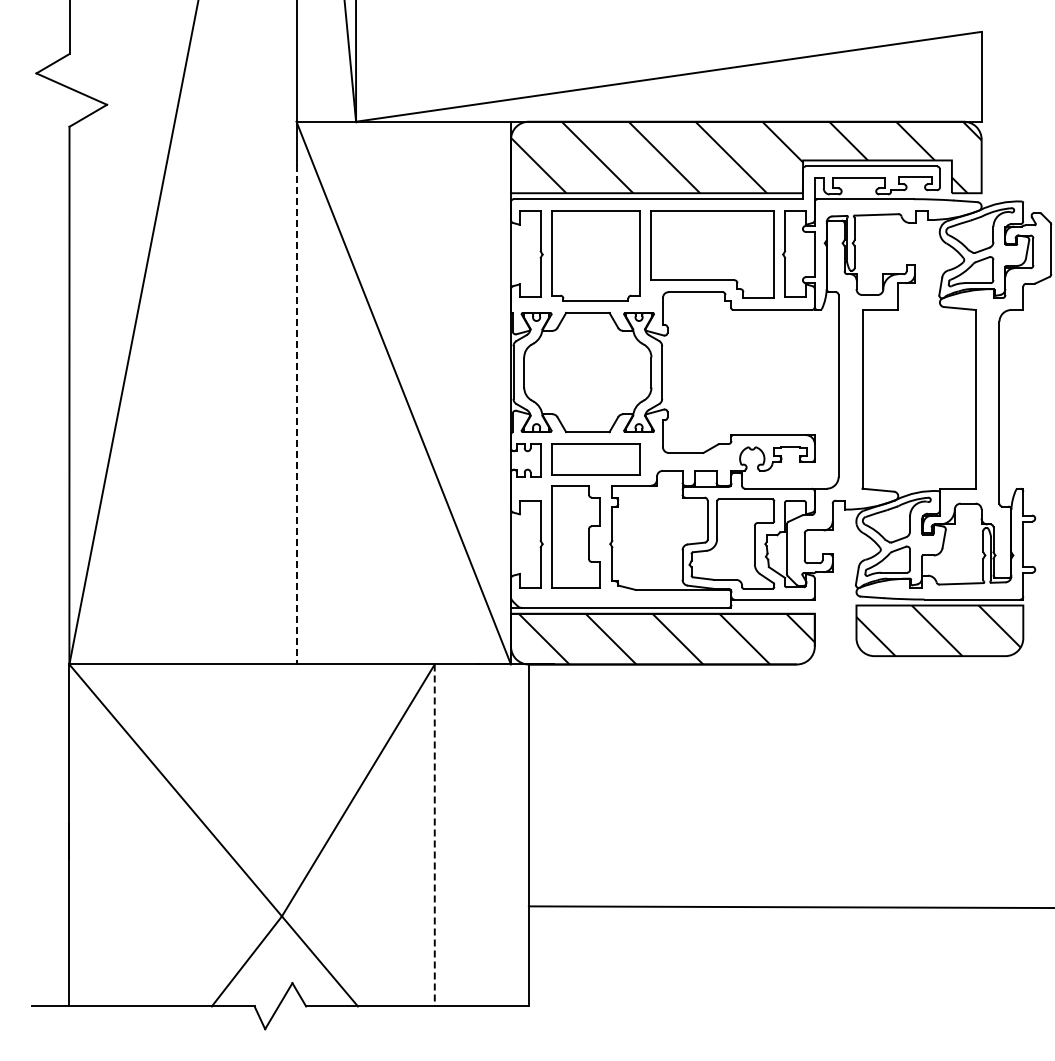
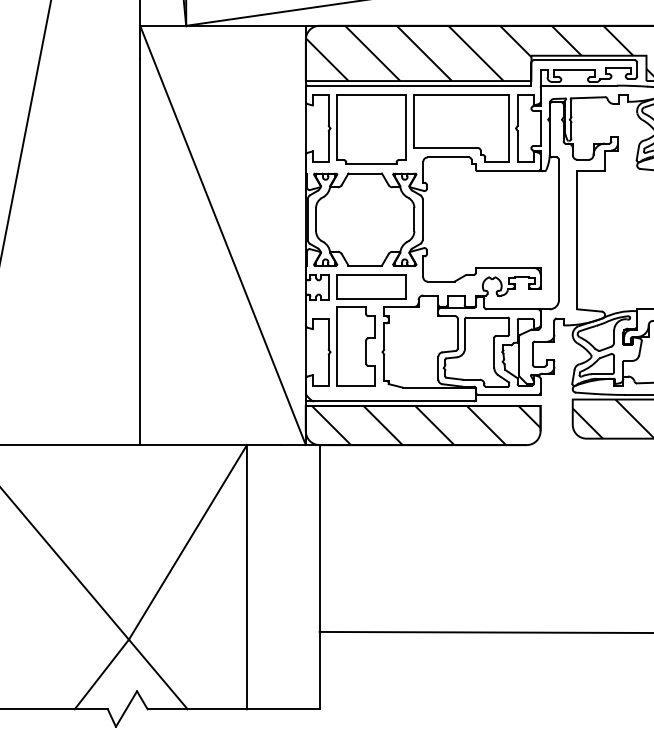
line: (296, 414) -> (140, 251), dashed -> solid
line: (434, 835) -> (246, 577), dashed -> solid

